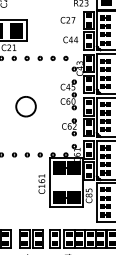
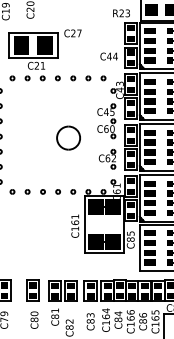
text: (67, 20) -> (72, 33), moved
part: (25, 106) -> (68, 137), moved

